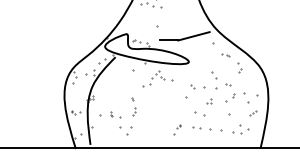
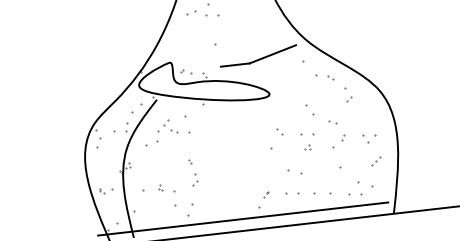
part: (225, 55) -> (324, 78), size x1.67
part: (157, 78) -> (166, 131), moved
part: (210, 95) -> (308, 141), size x0.62
part: (250, 97) -> (369, 137), size x0.62
line: (162, 140) -> (242, 218), added

